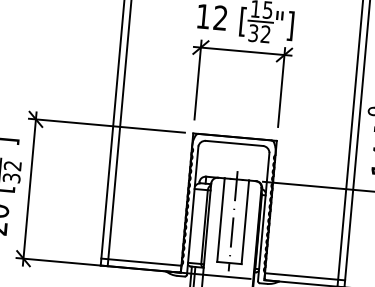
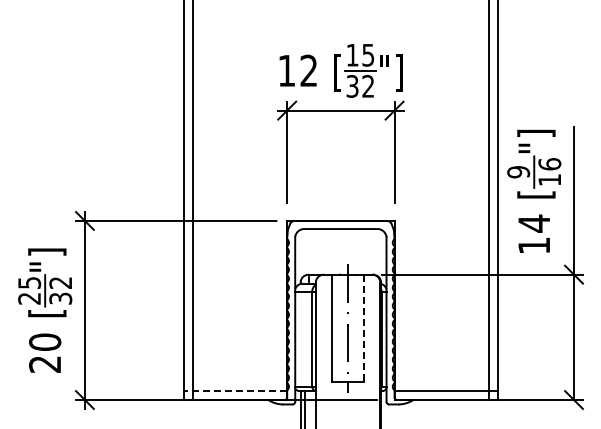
line: (245, 222) -> (363, 328), solid -> dashed
line: (141, 262) -> (235, 391), solid -> dashed

